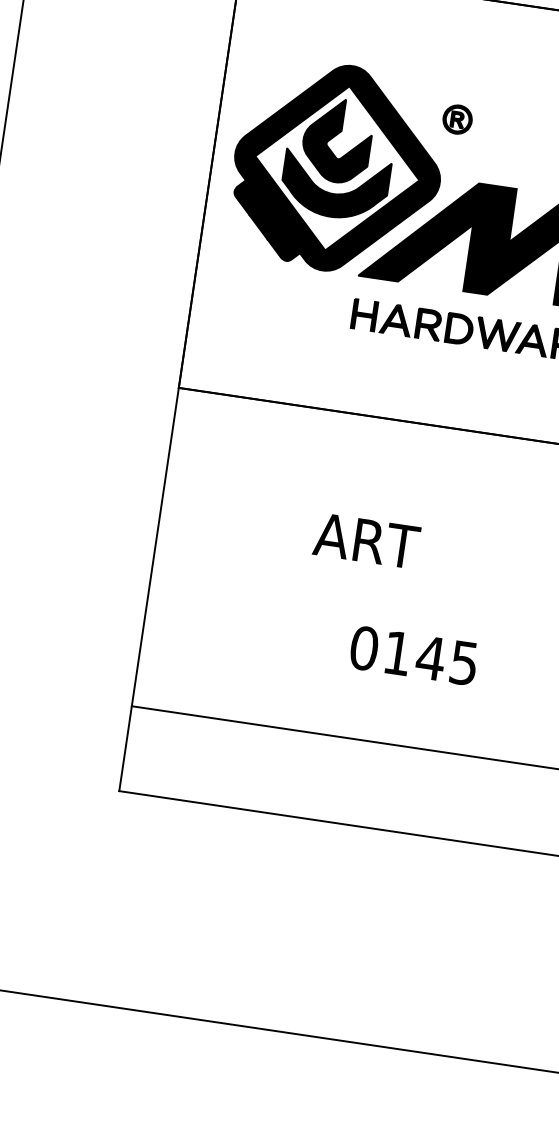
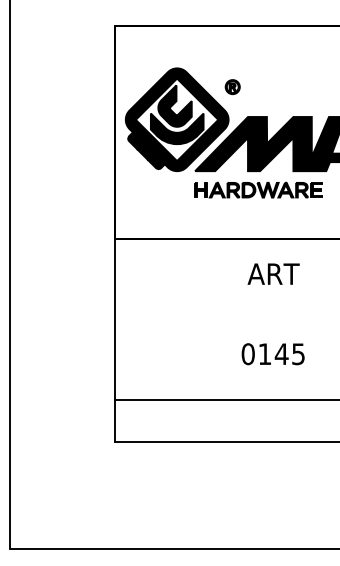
text: (366, 539) -> (273, 273), moved
text: (412, 656) -> (272, 354), moved

